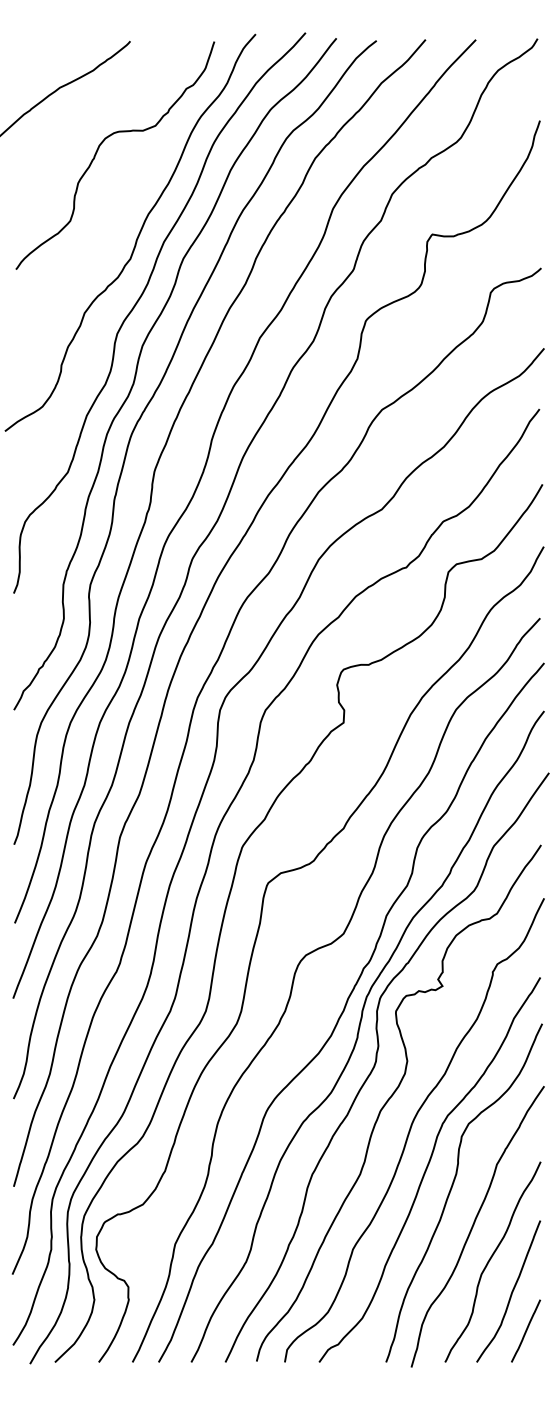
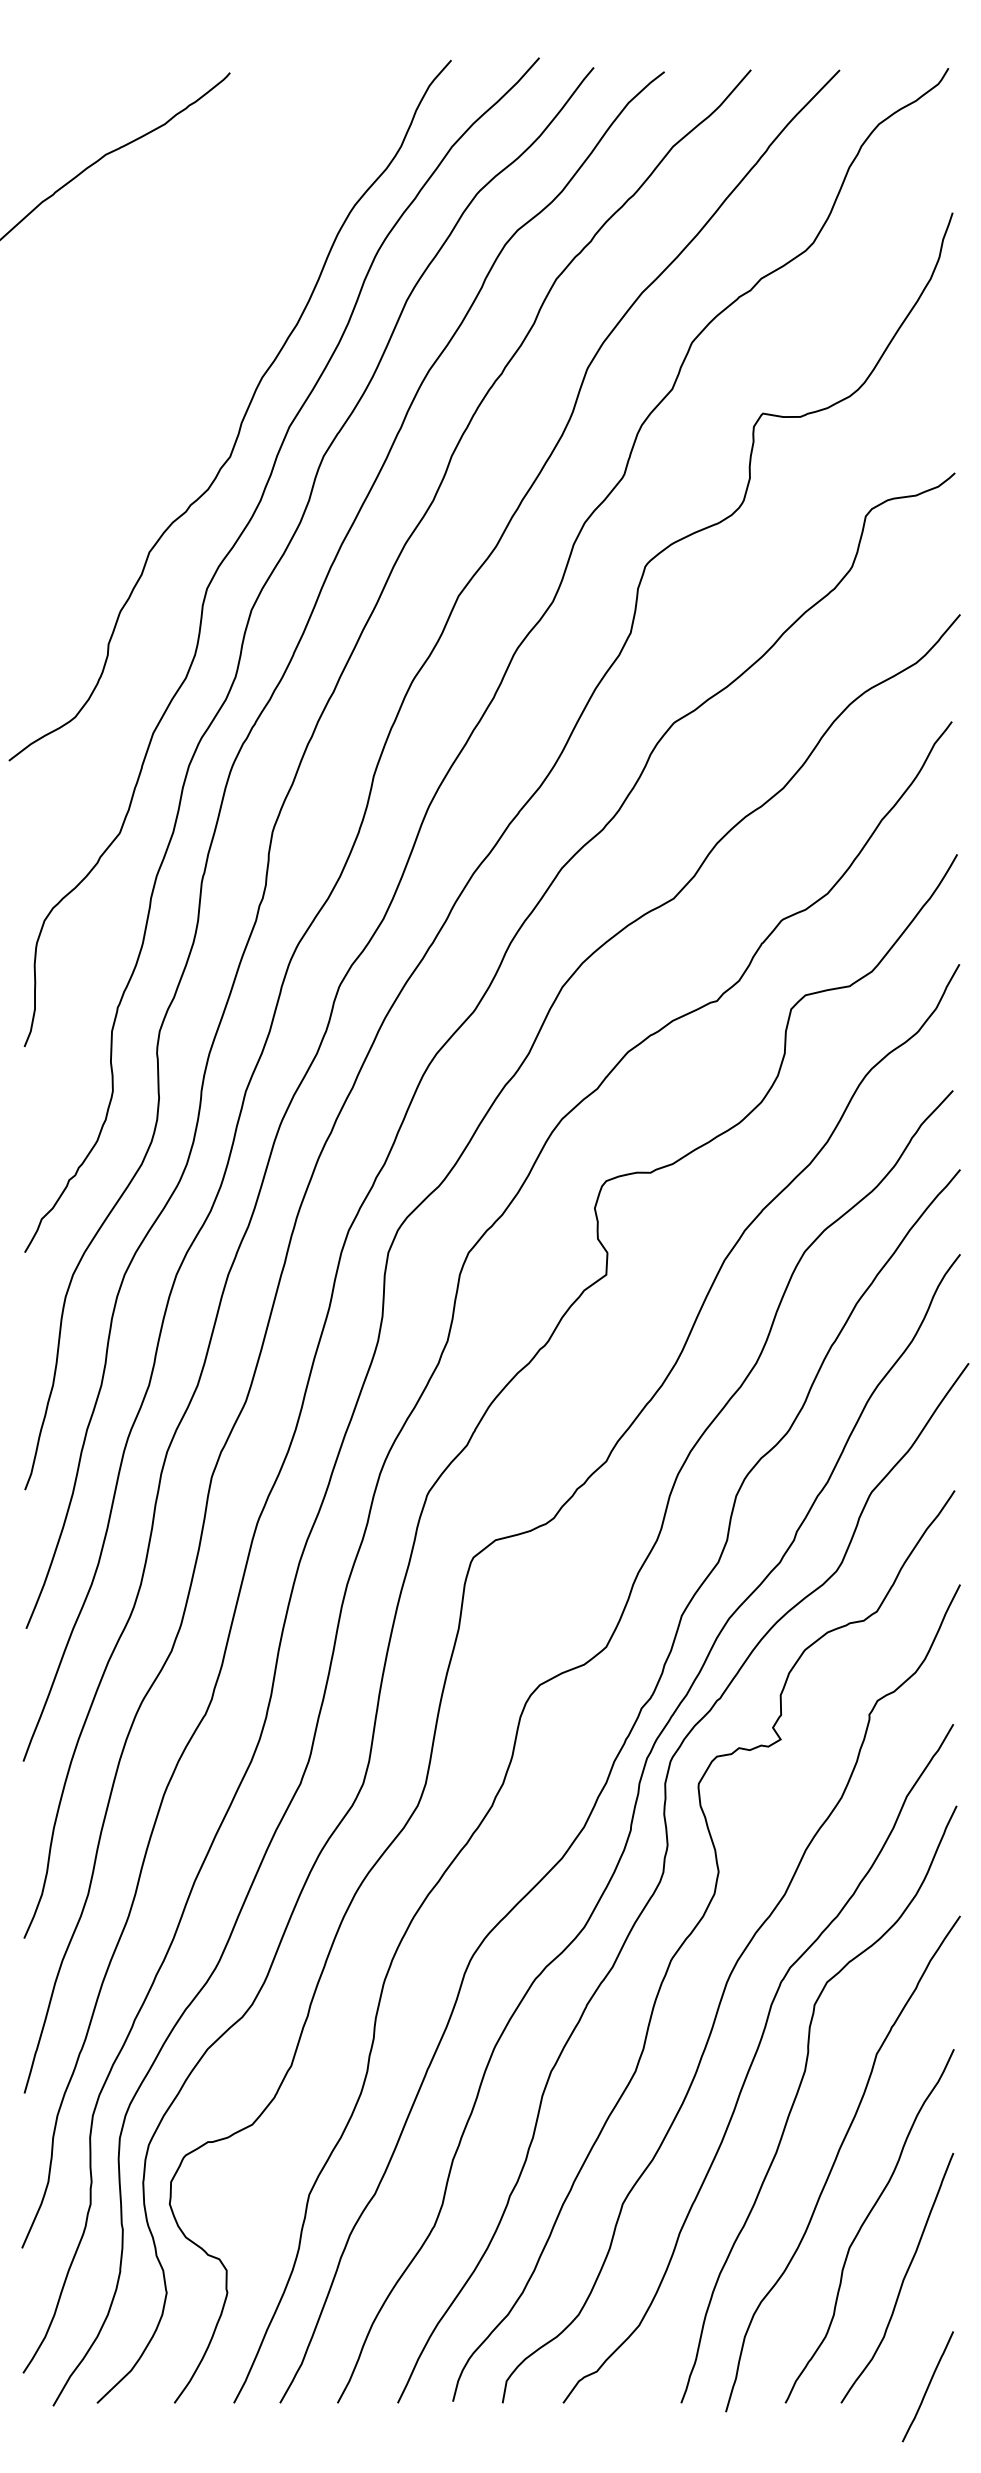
curve: (99, 148) -> (175, 261), removed
line: (526, 1330) -> (928, 2385), moved

